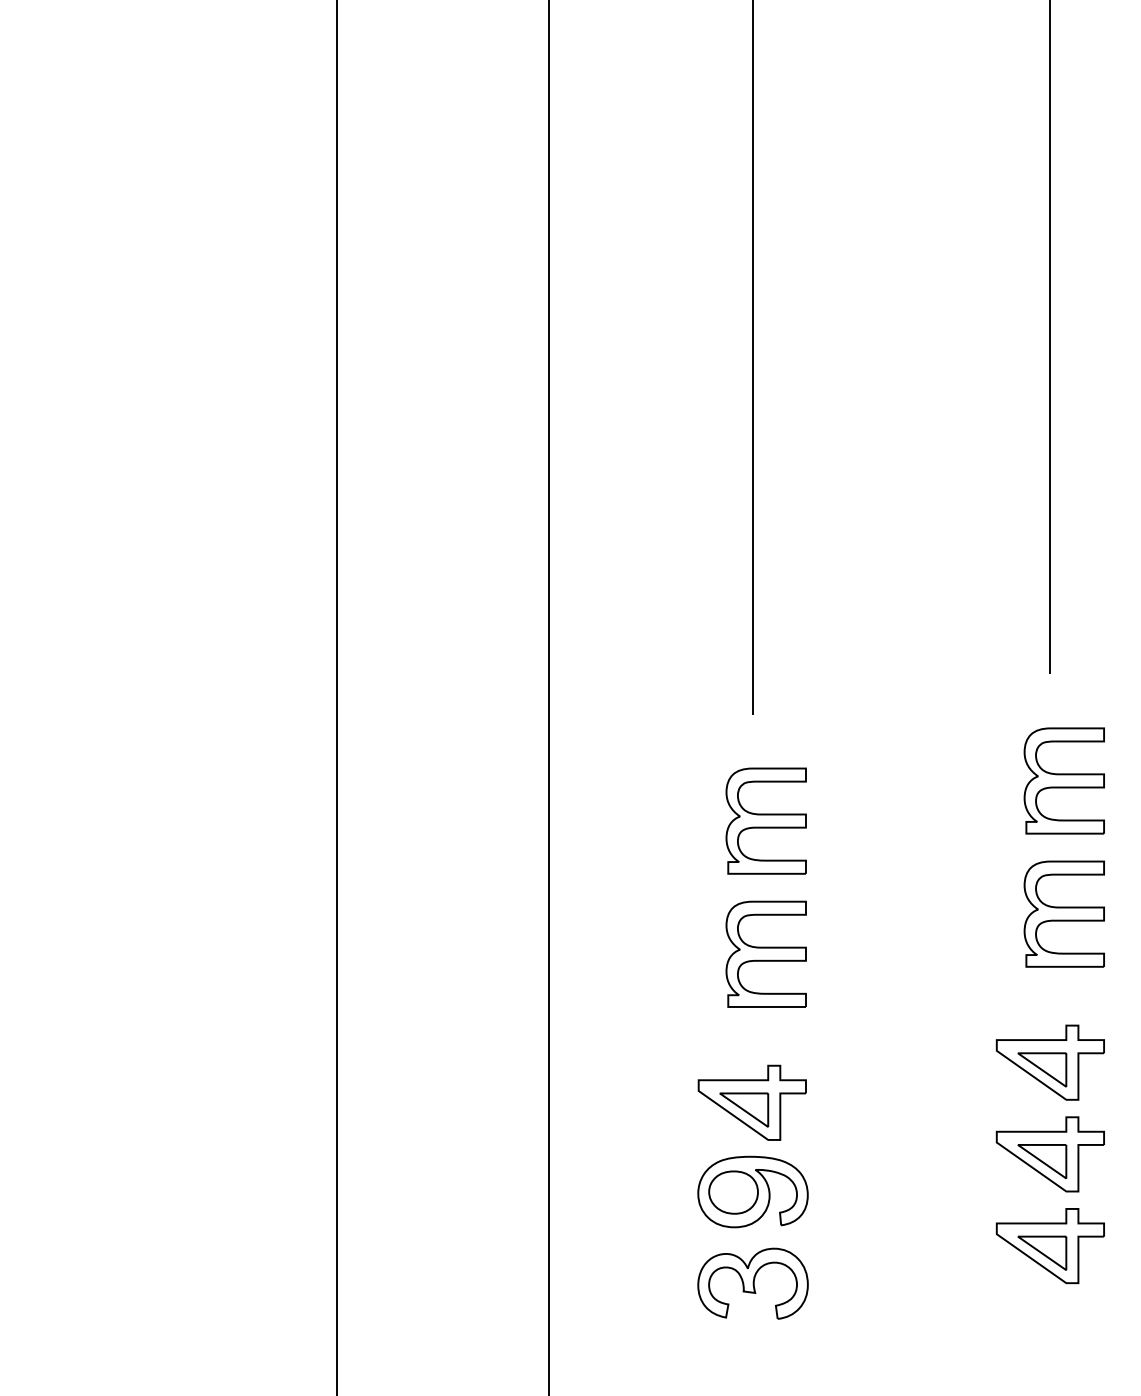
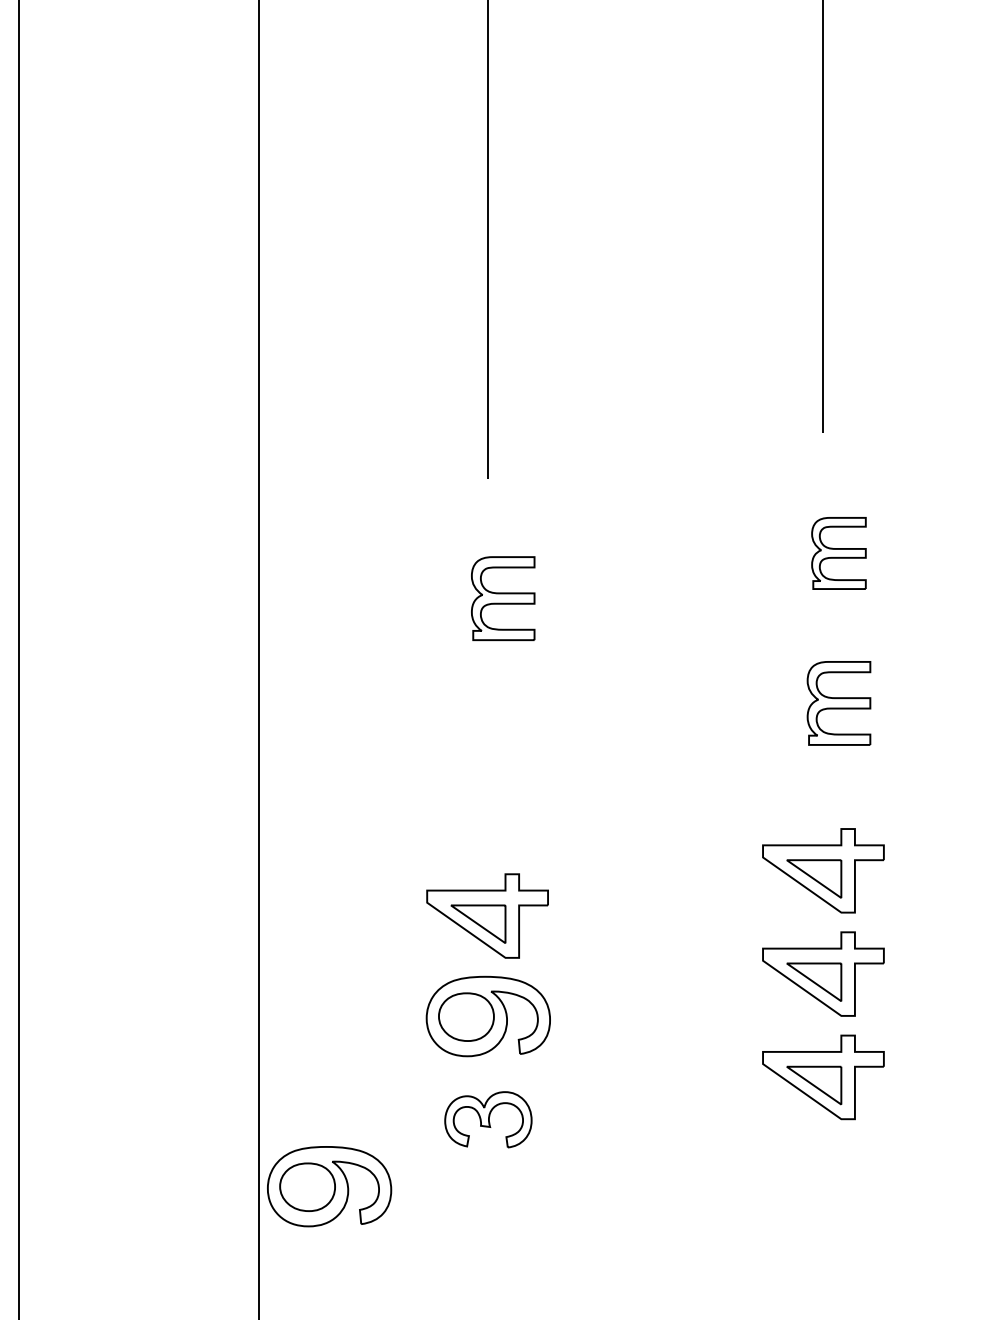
part: (1063, 780) -> (838, 552), size x0.6
part: (765, 820) -> (502, 597), size x0.7
part: (1063, 913) -> (838, 702), size x0.7
part: (765, 953) -> (502, 747), removed
part: (752, 1283) -> (487, 1119), size x0.7
part: (611, 1342) -> (328, 1186), added

